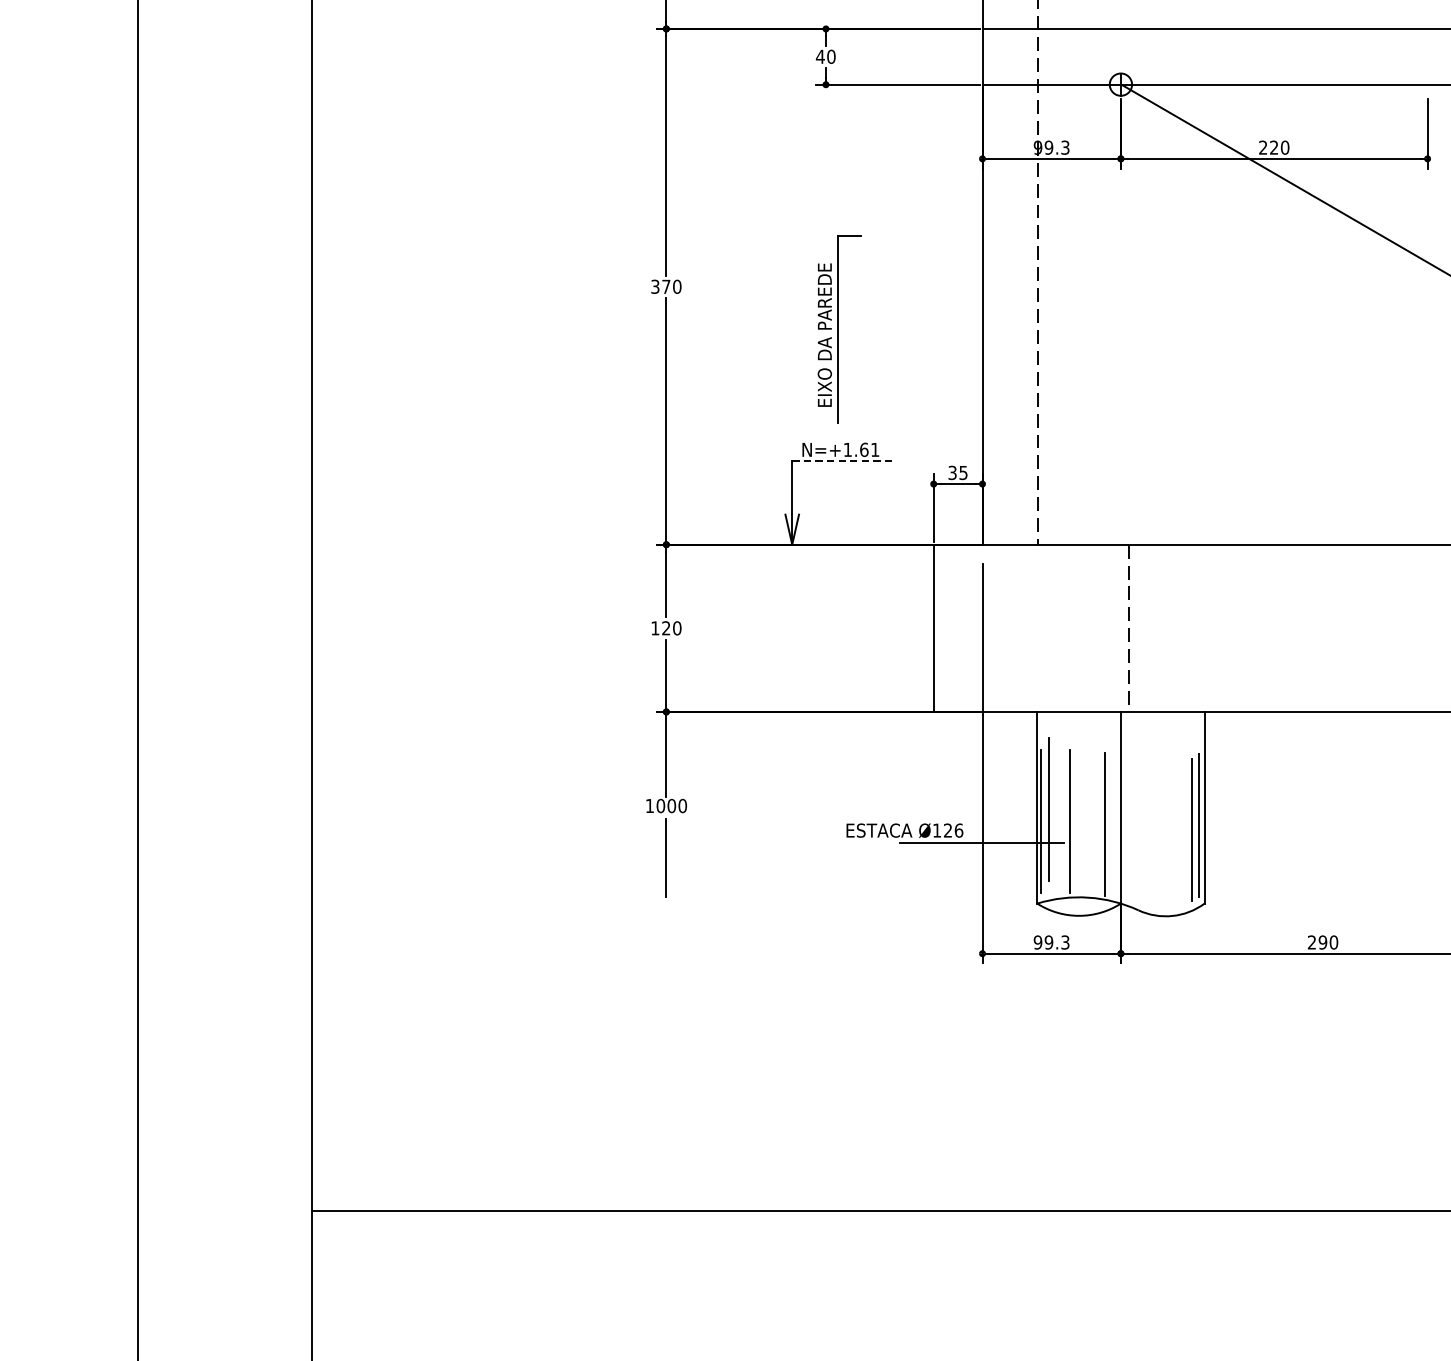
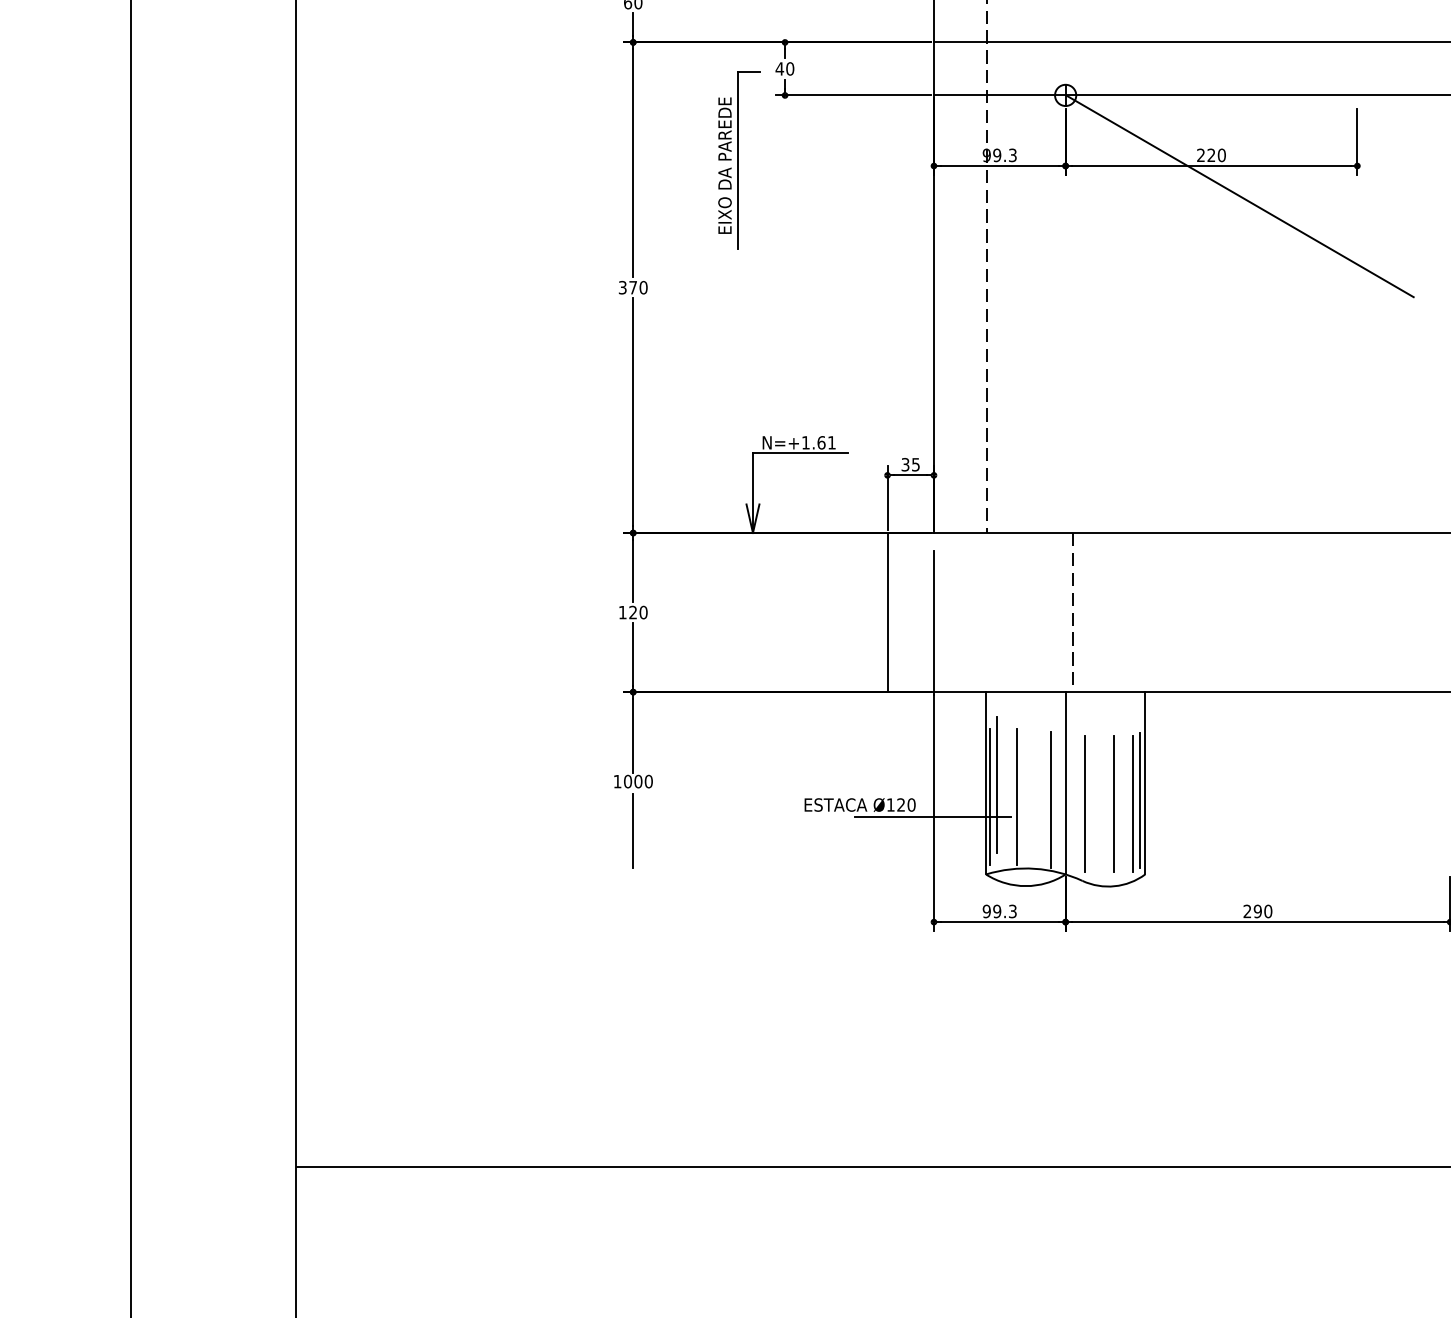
part: (840, 329) -> (739, 160), moved
line: (842, 461) -> (800, 453), dashed -> solid
text: (958, 830) -> (911, 804), Ø126 -> Ø120
line: (1140, 830) -> (1084, 804), added
line: (1171, 830) -> (1113, 804), added

